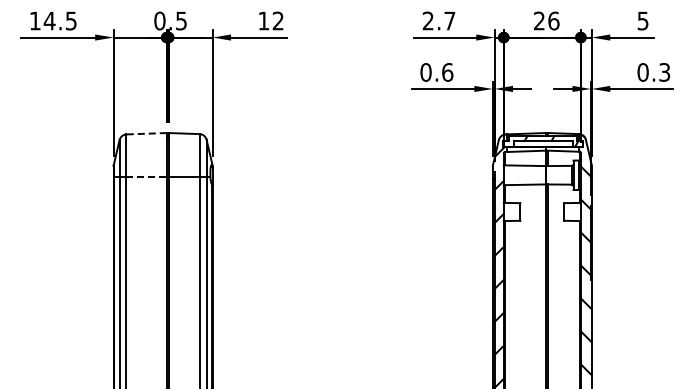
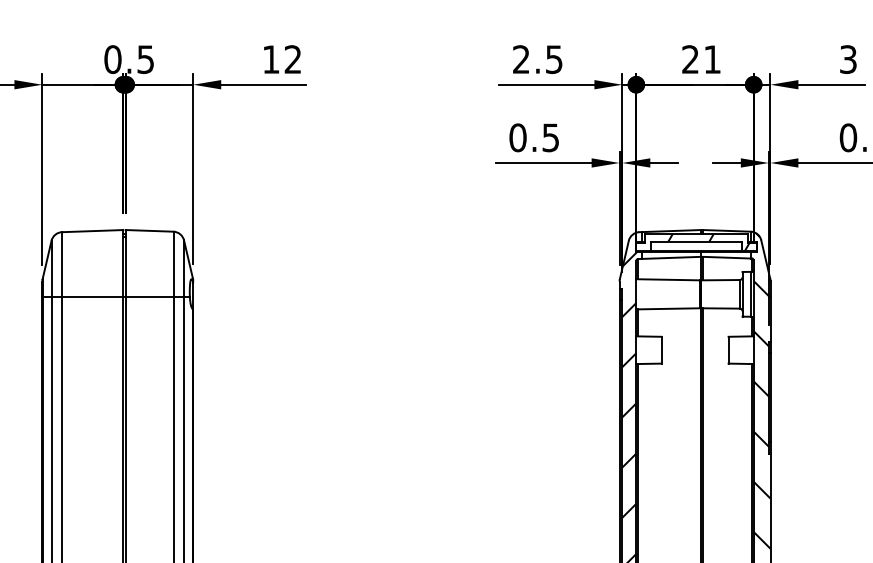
text: (449, 20) -> (553, 58), 2.7 -> 2.5
text: (553, 20) -> (711, 58), 26 -> 21
text: (643, 20) -> (848, 58), 5 -> 3
text: (447, 72) -> (550, 137), 0.6 -> 0.5
line: (146, 133) -> (92, 230), dashed -> solid
line: (147, 177) -> (94, 297), dashed -> solid

